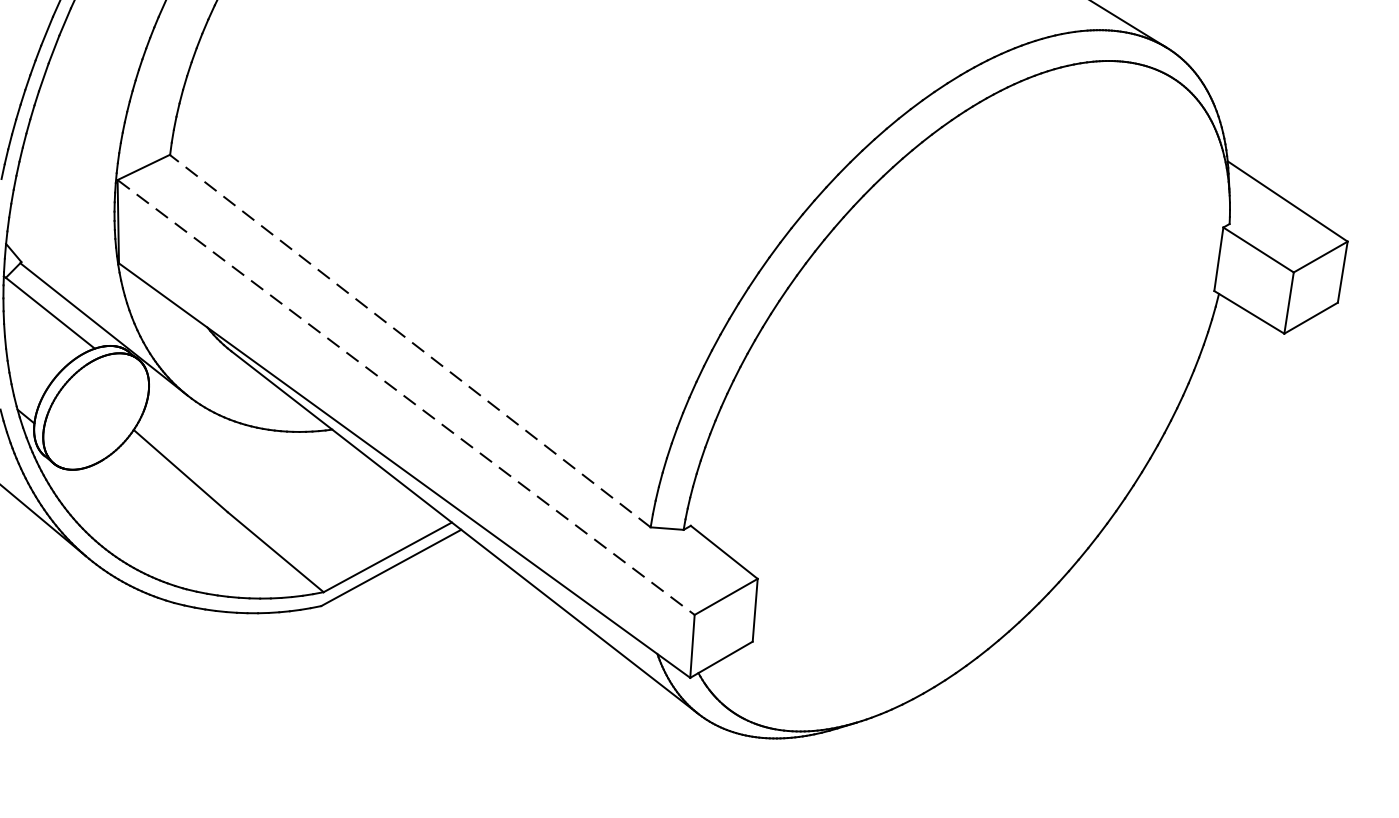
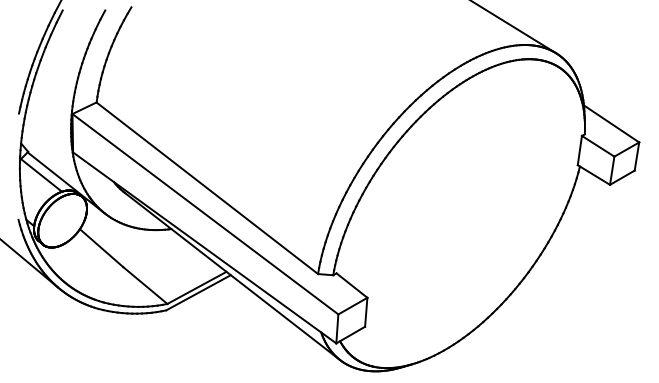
line: (408, 341) -> (206, 188), dashed -> solid
line: (406, 398) -> (205, 214), dashed -> solid

